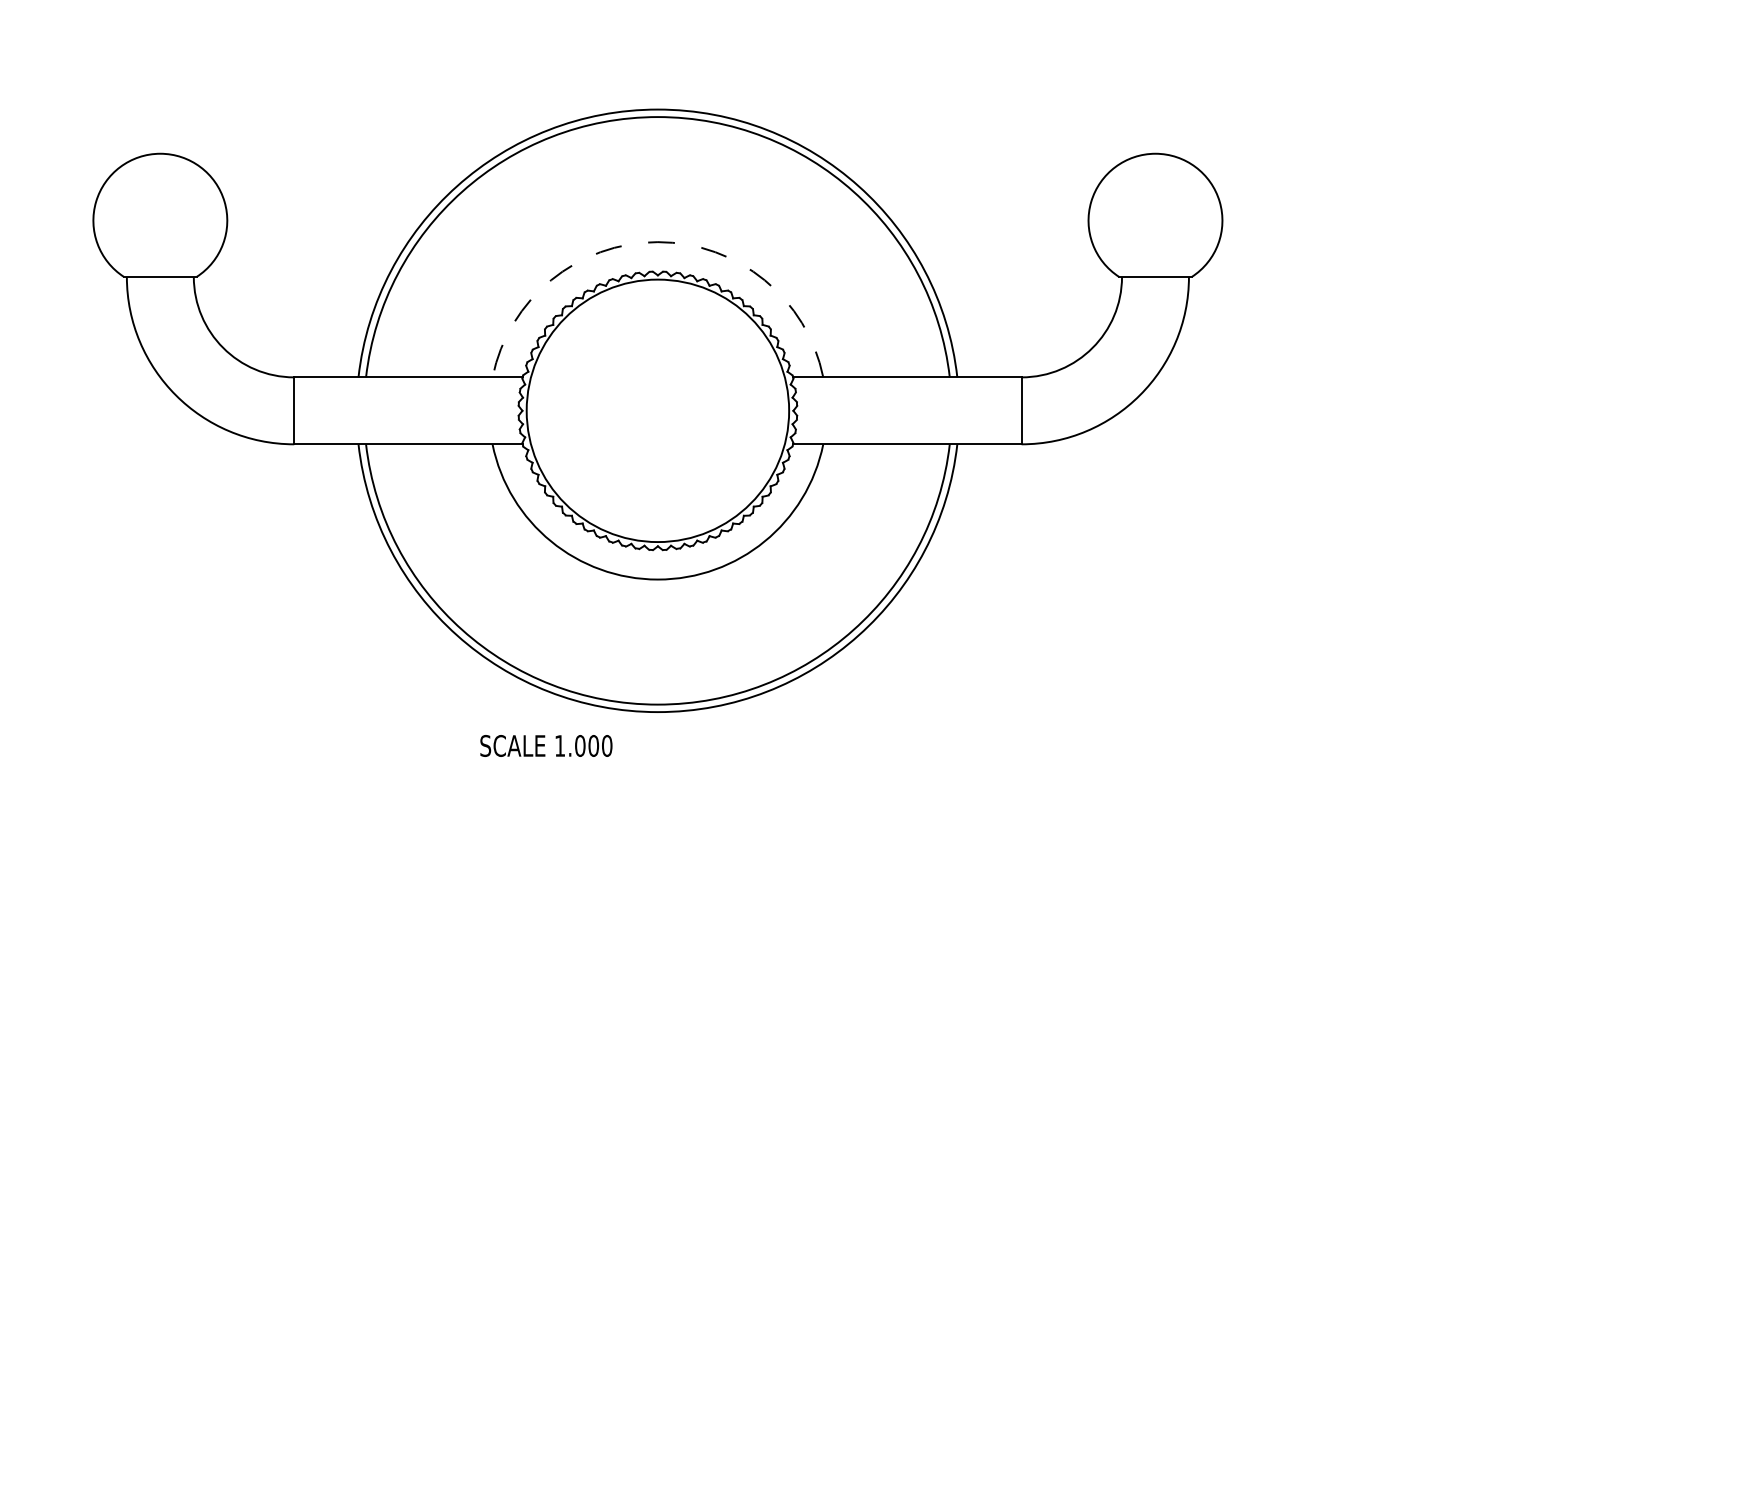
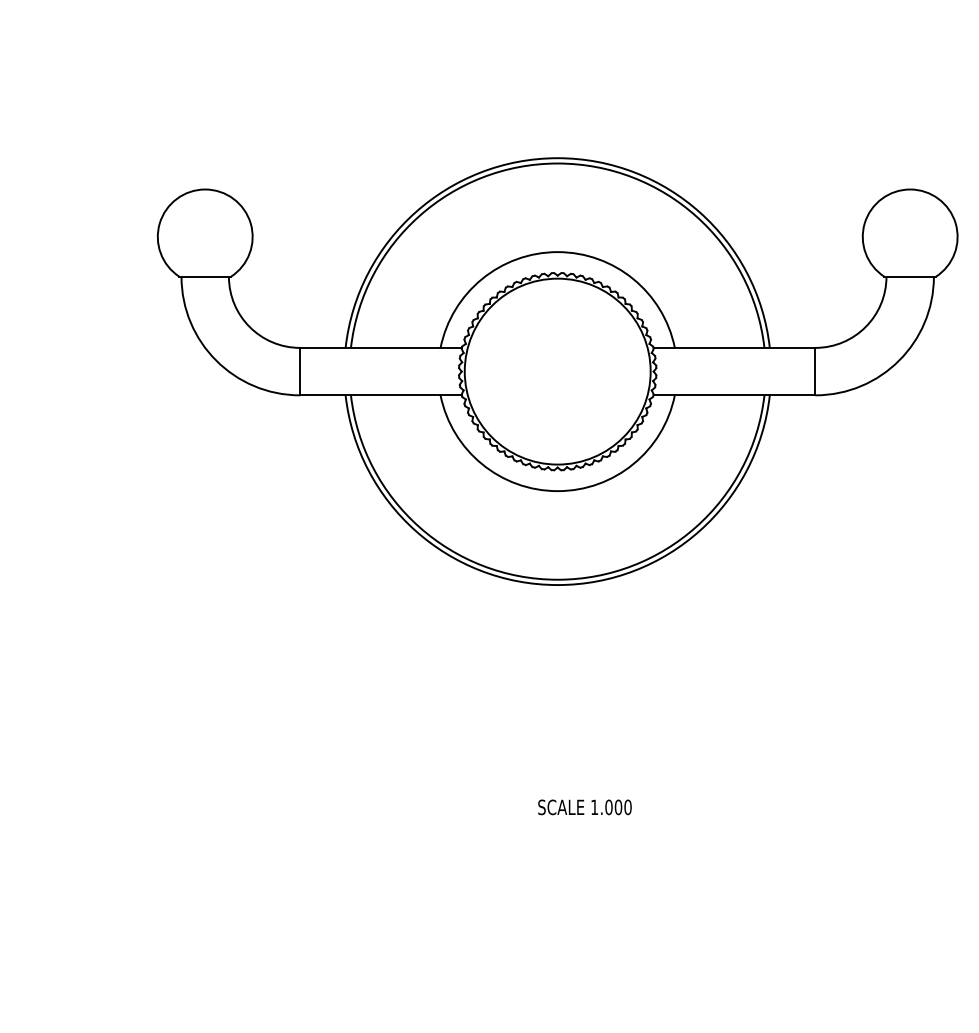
arc: (657, 242) -> (557, 252), dashed -> solid
text: (546, 745) -> (585, 807), moved

